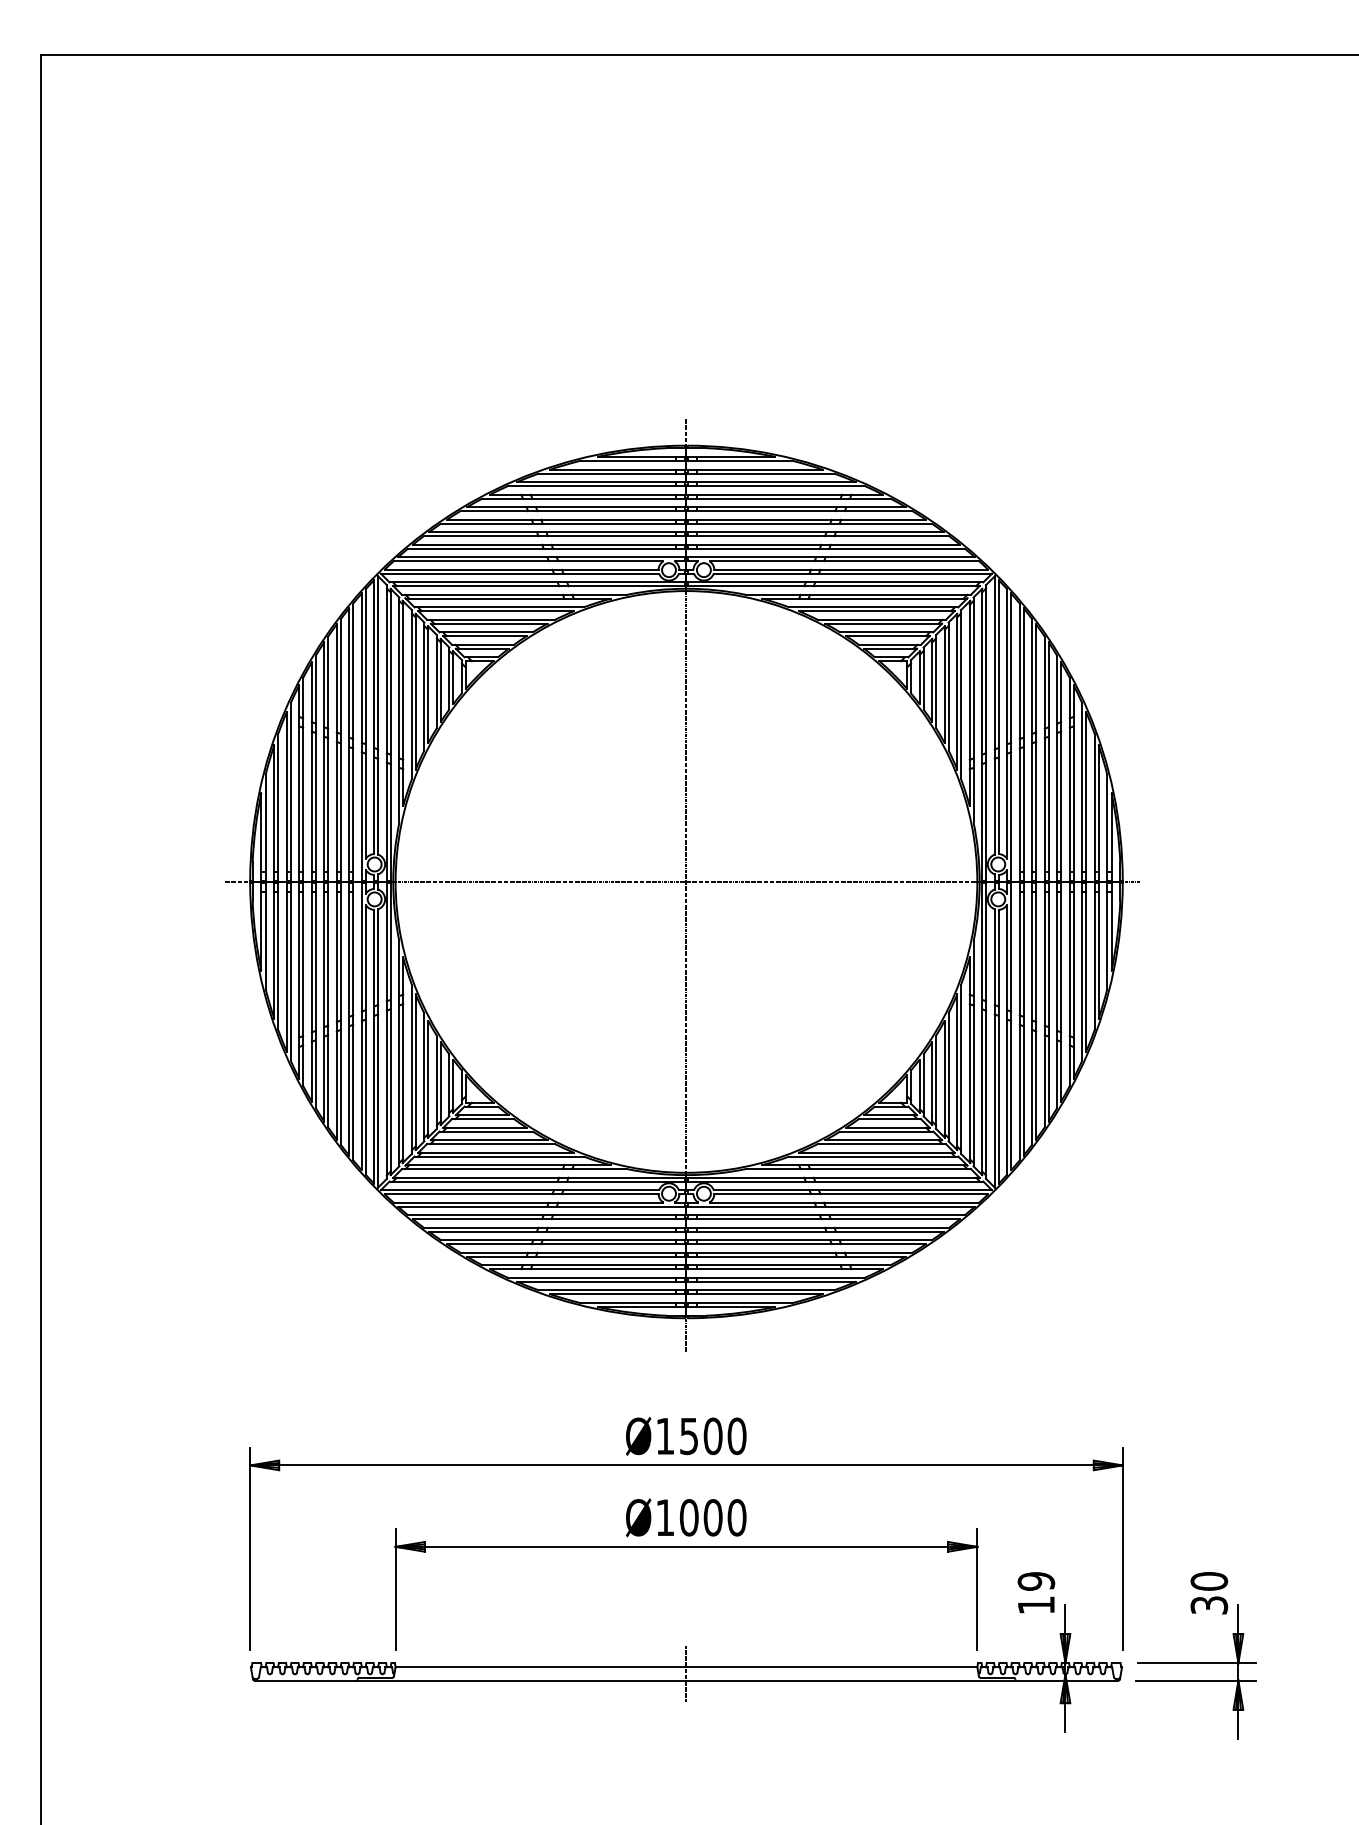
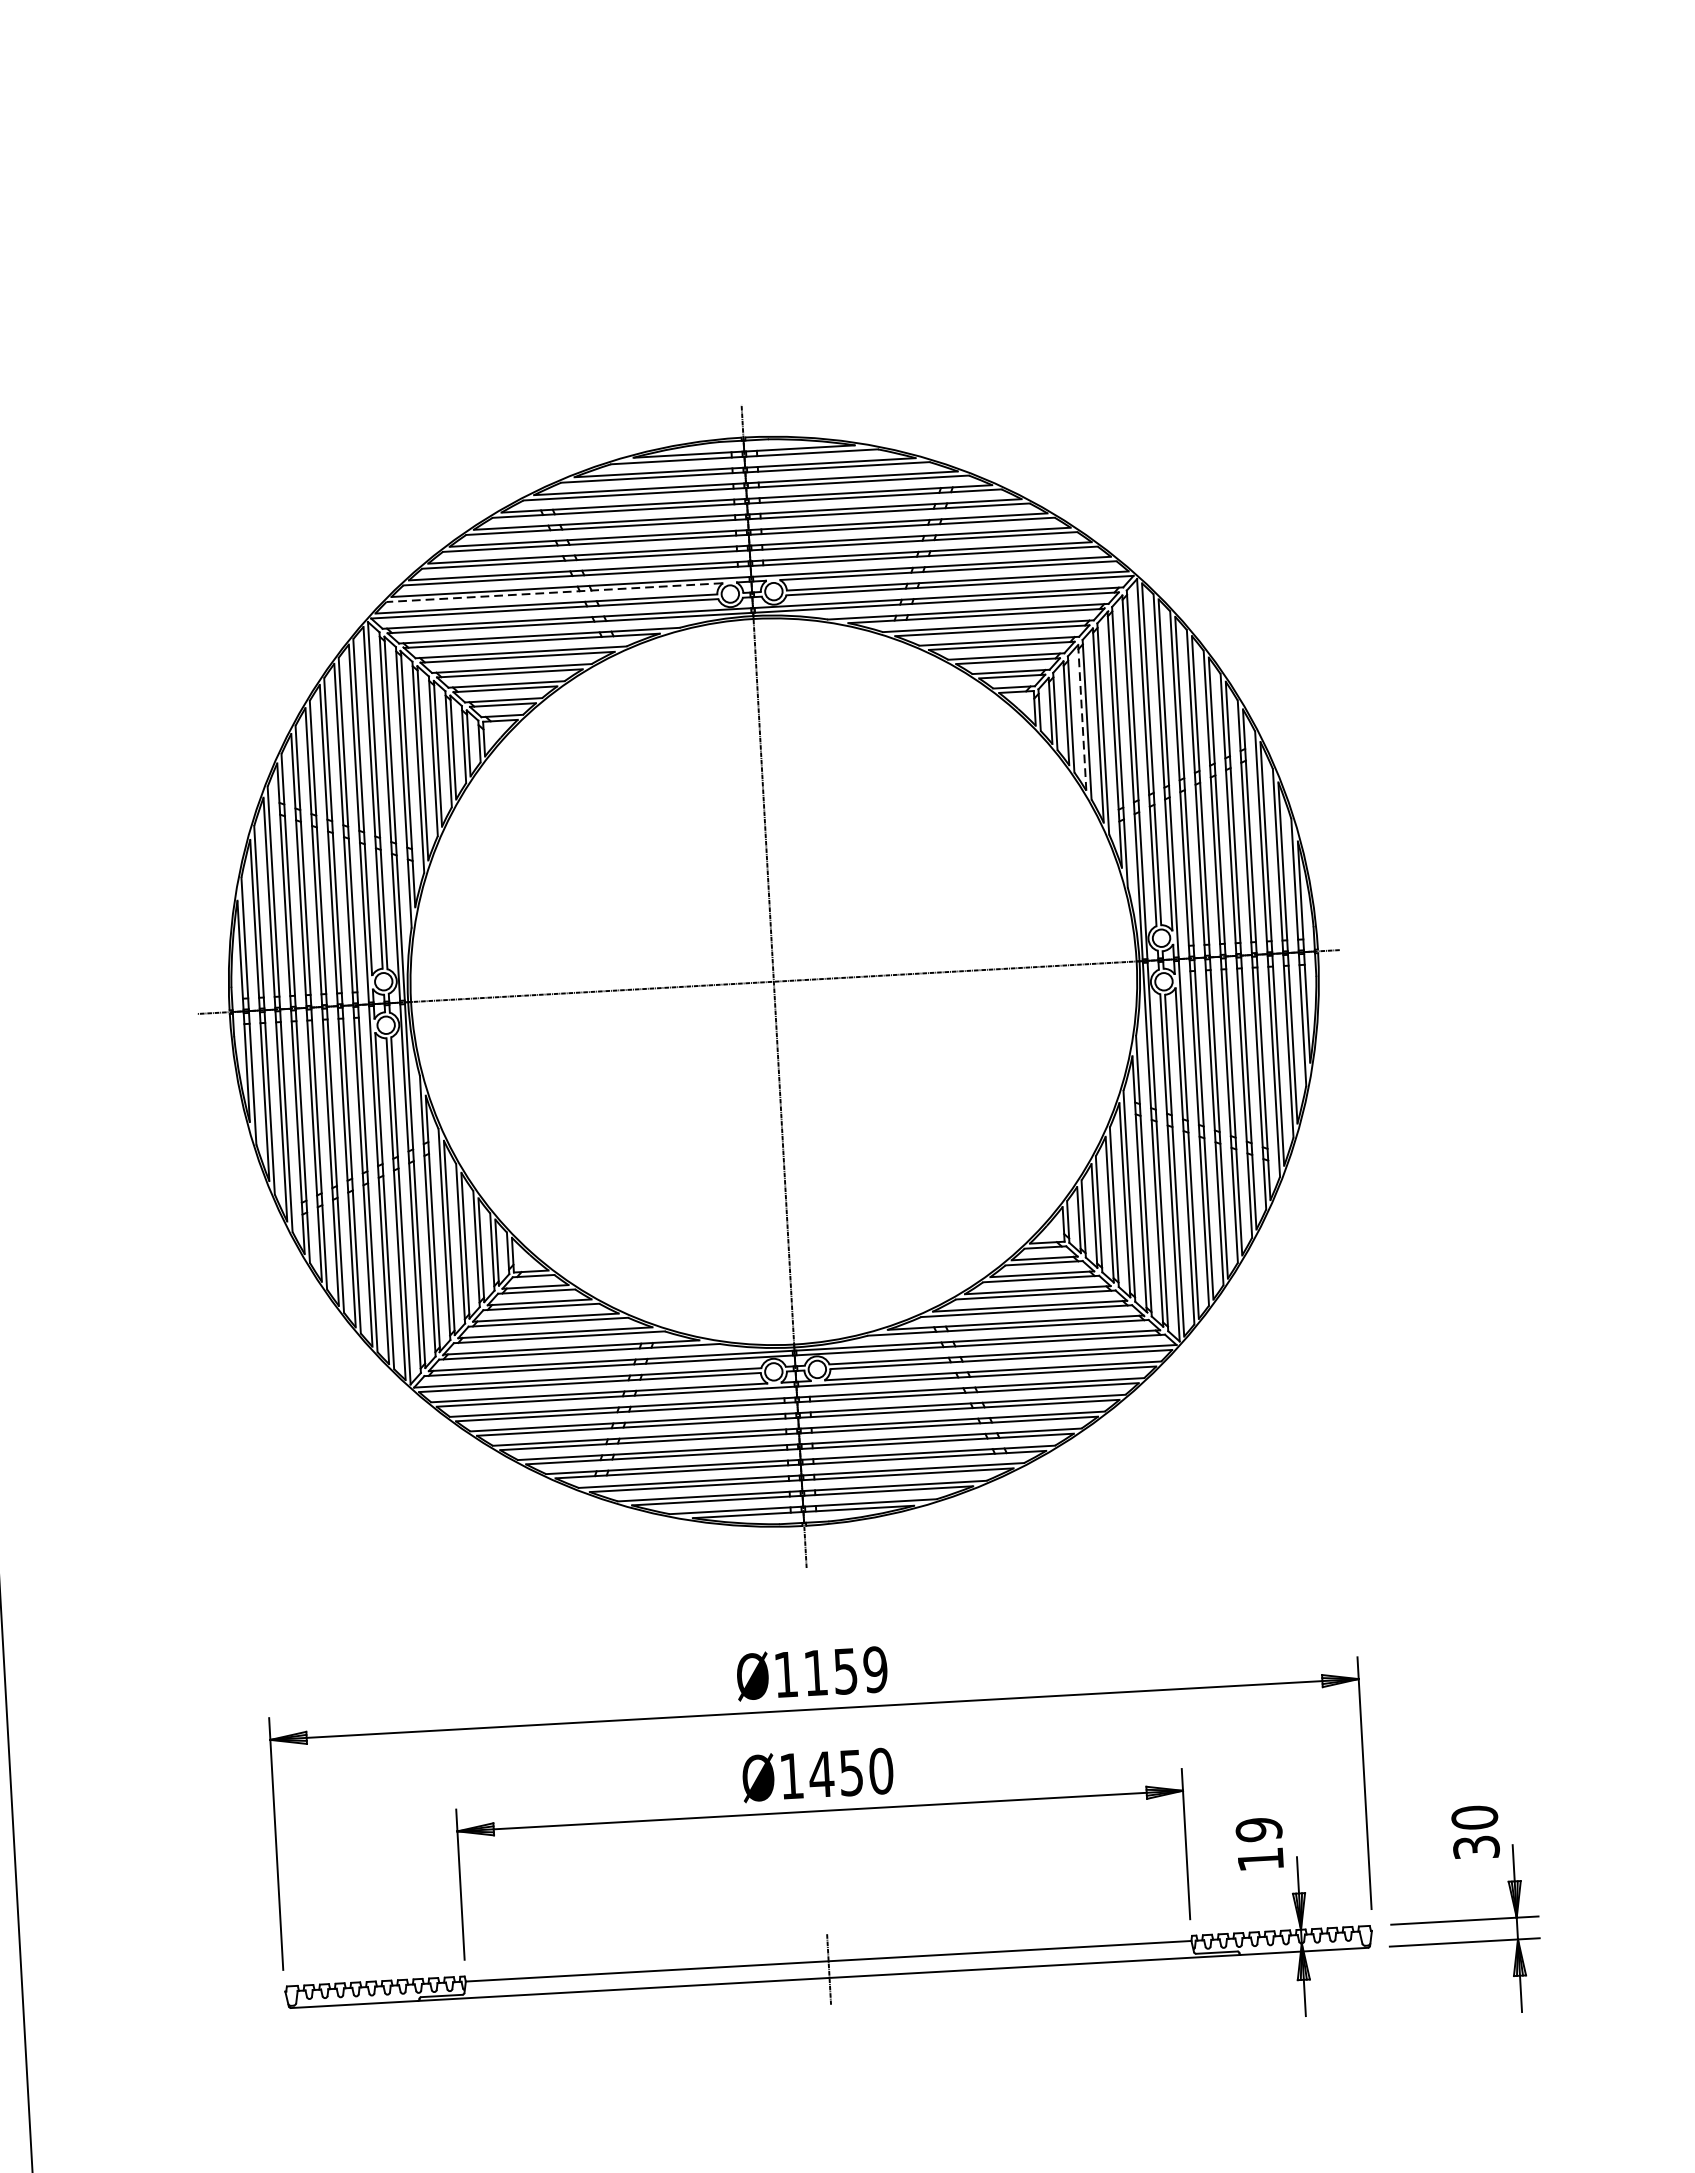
line: (528, 561) -> (554, 593), solid -> dashed
line: (944, 684) -> (1081, 717), solid -> dashed
text: (713, 1436) -> (846, 1671), Ø1500 -> Ø1159
text: (700, 1517) -> (835, 1773), Ø1000 -> Ø1450

